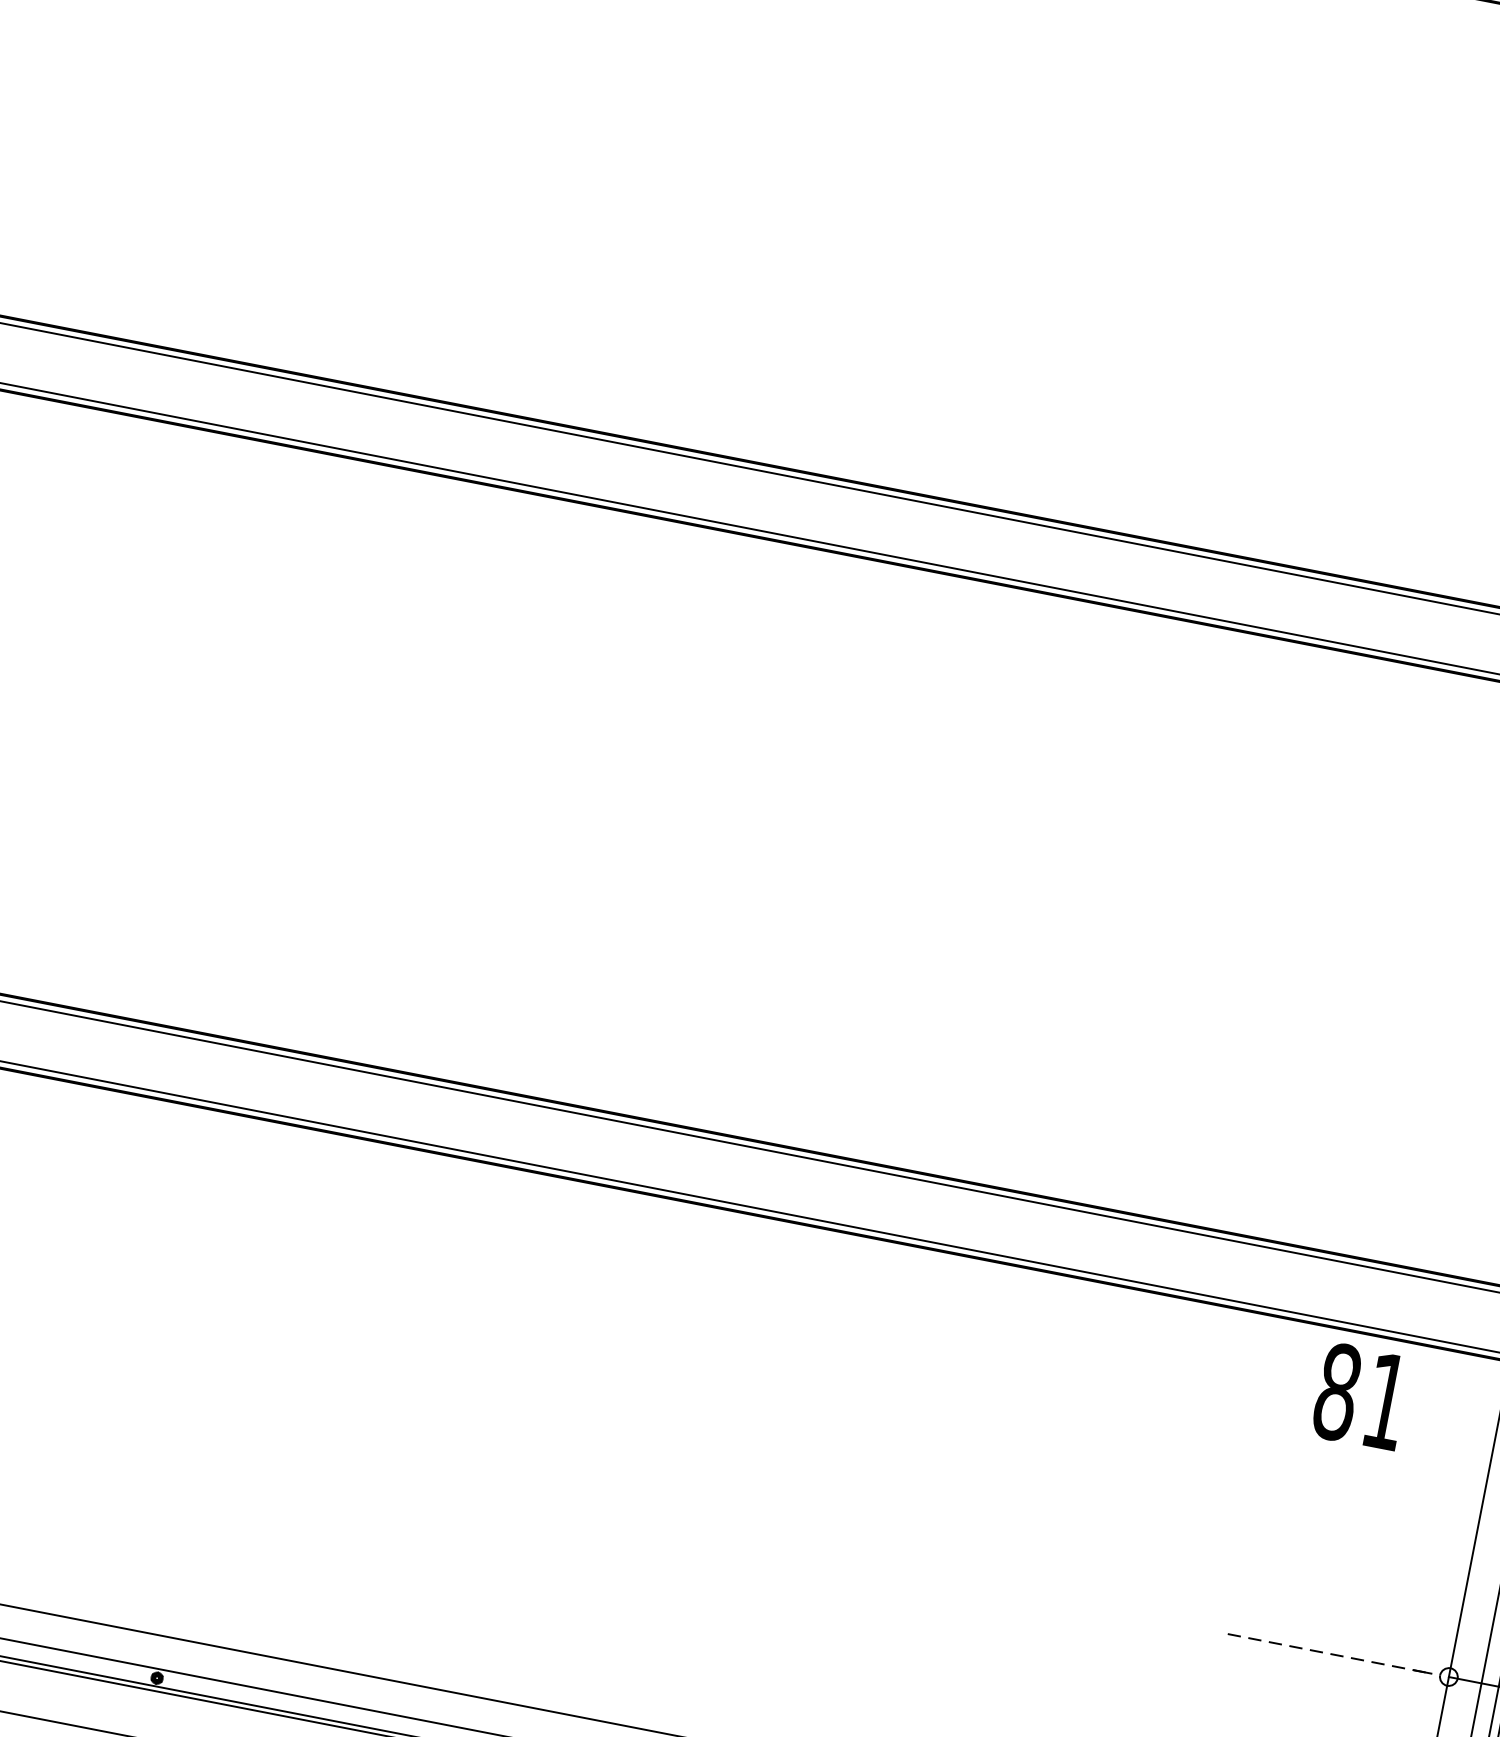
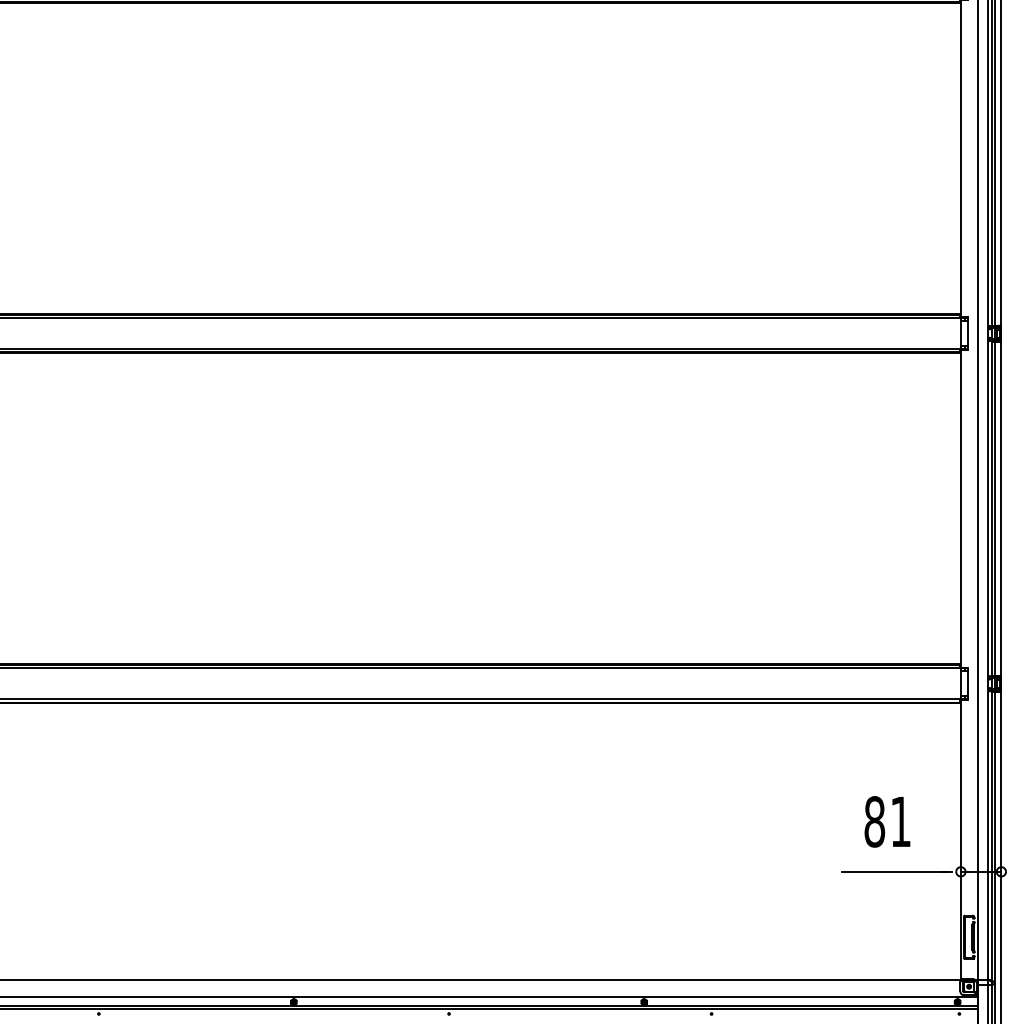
text: (1361, 1395) -> (887, 821), moved
line: (1325, 1652) -> (894, 871), dashed -> solid

